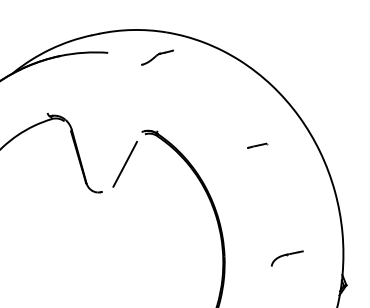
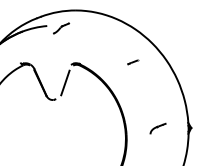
part: (157, 57) -> (61, 28), moved
part: (286, 257) -> (157, 128), moved

